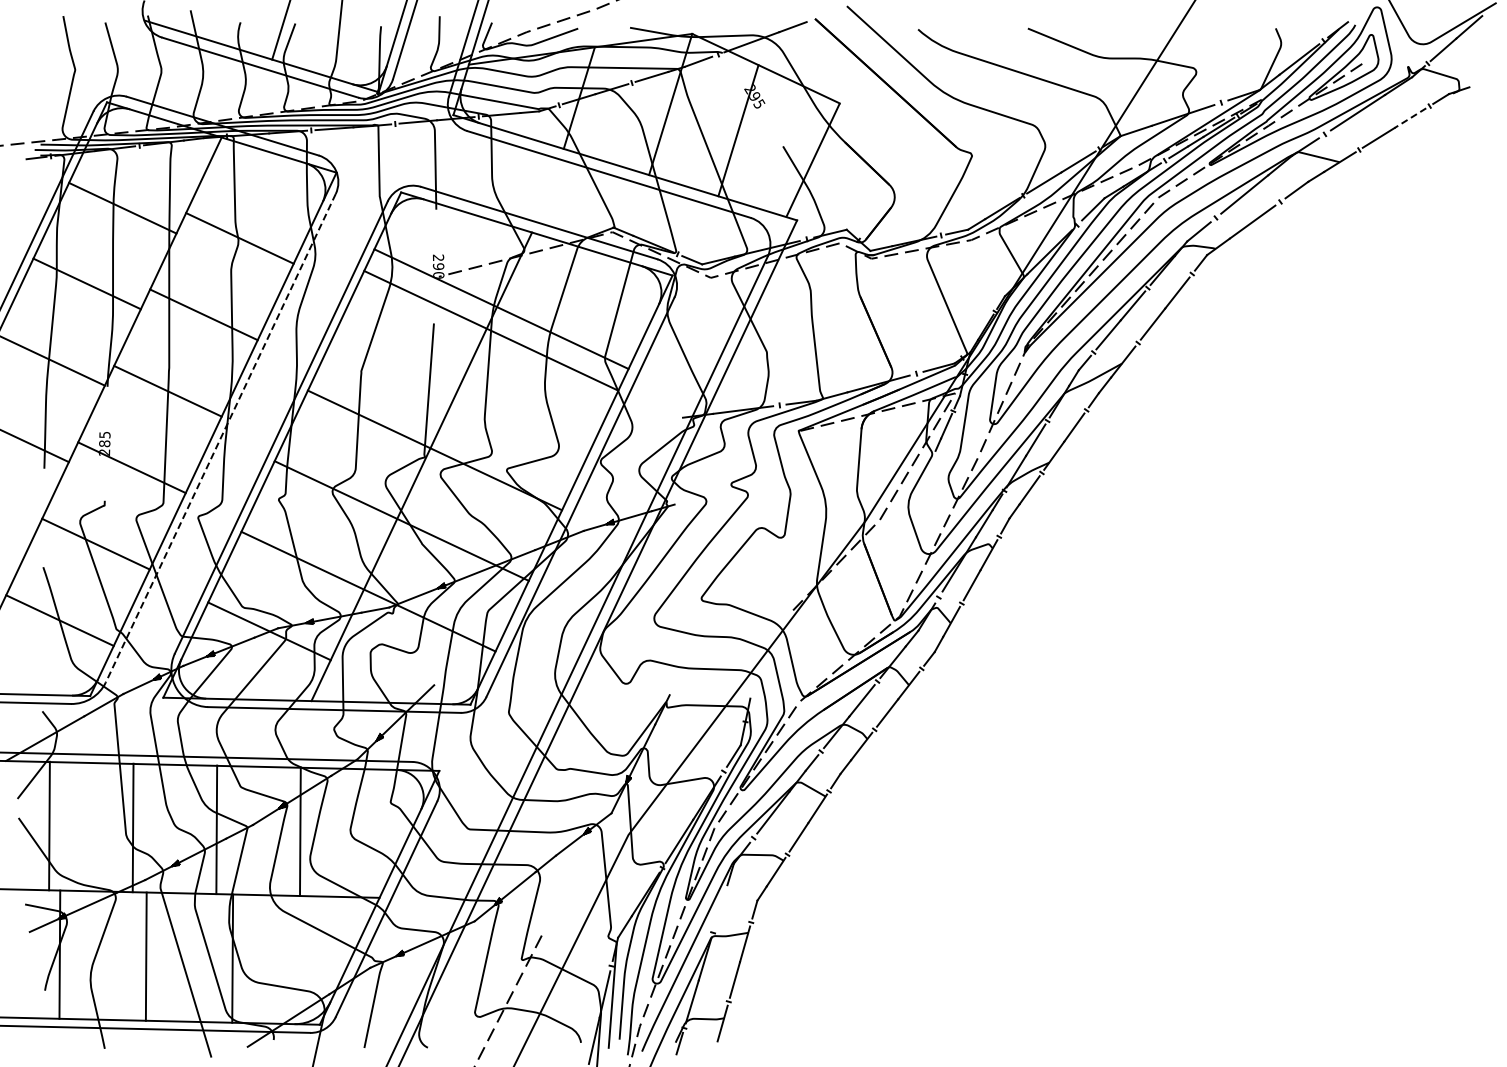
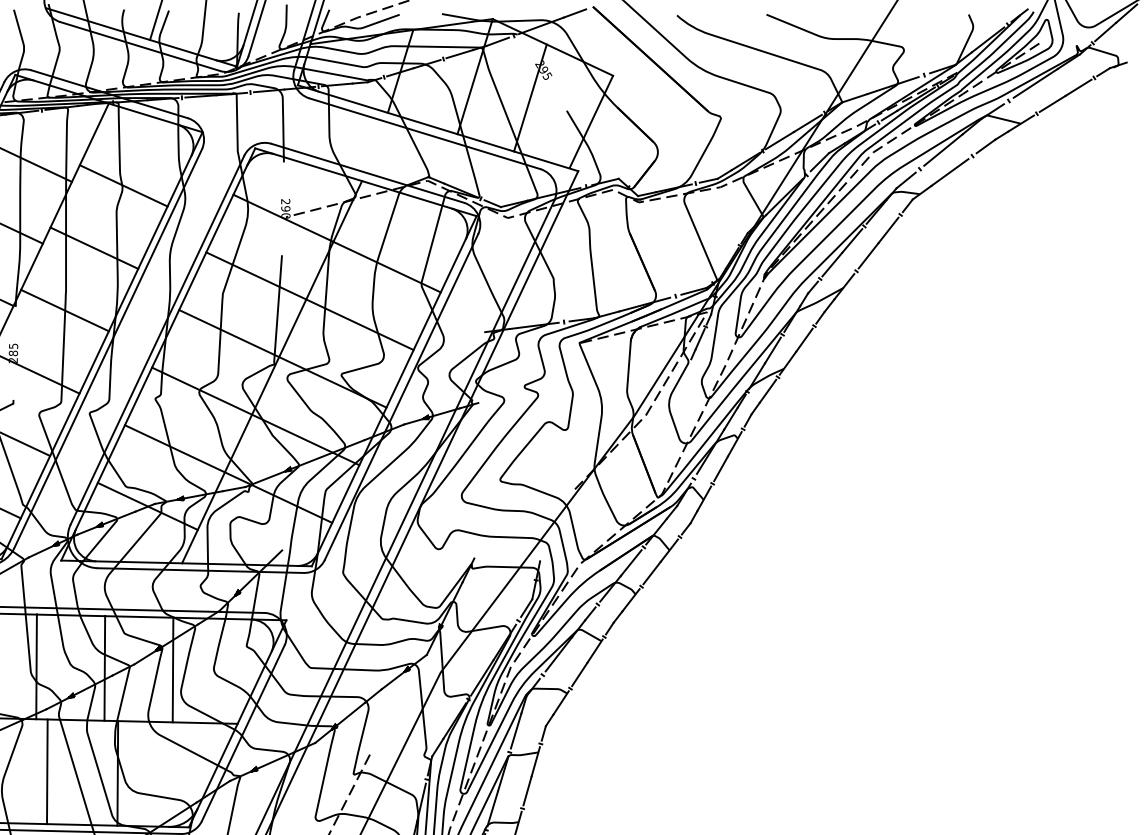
line: (1410, 118) -> (1078, 88), dashed -> solid
line: (491, 330) -> (310, 300), moved
line: (220, 438) -> (107, 349), dashed -> solid
line: (720, 906) -> (515, 730), added

